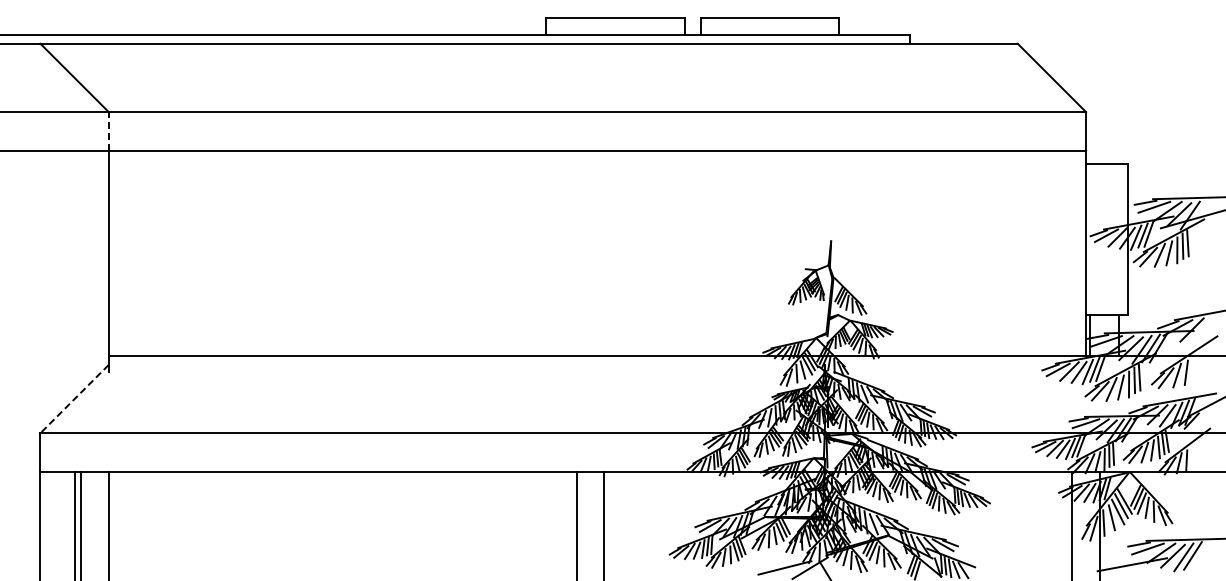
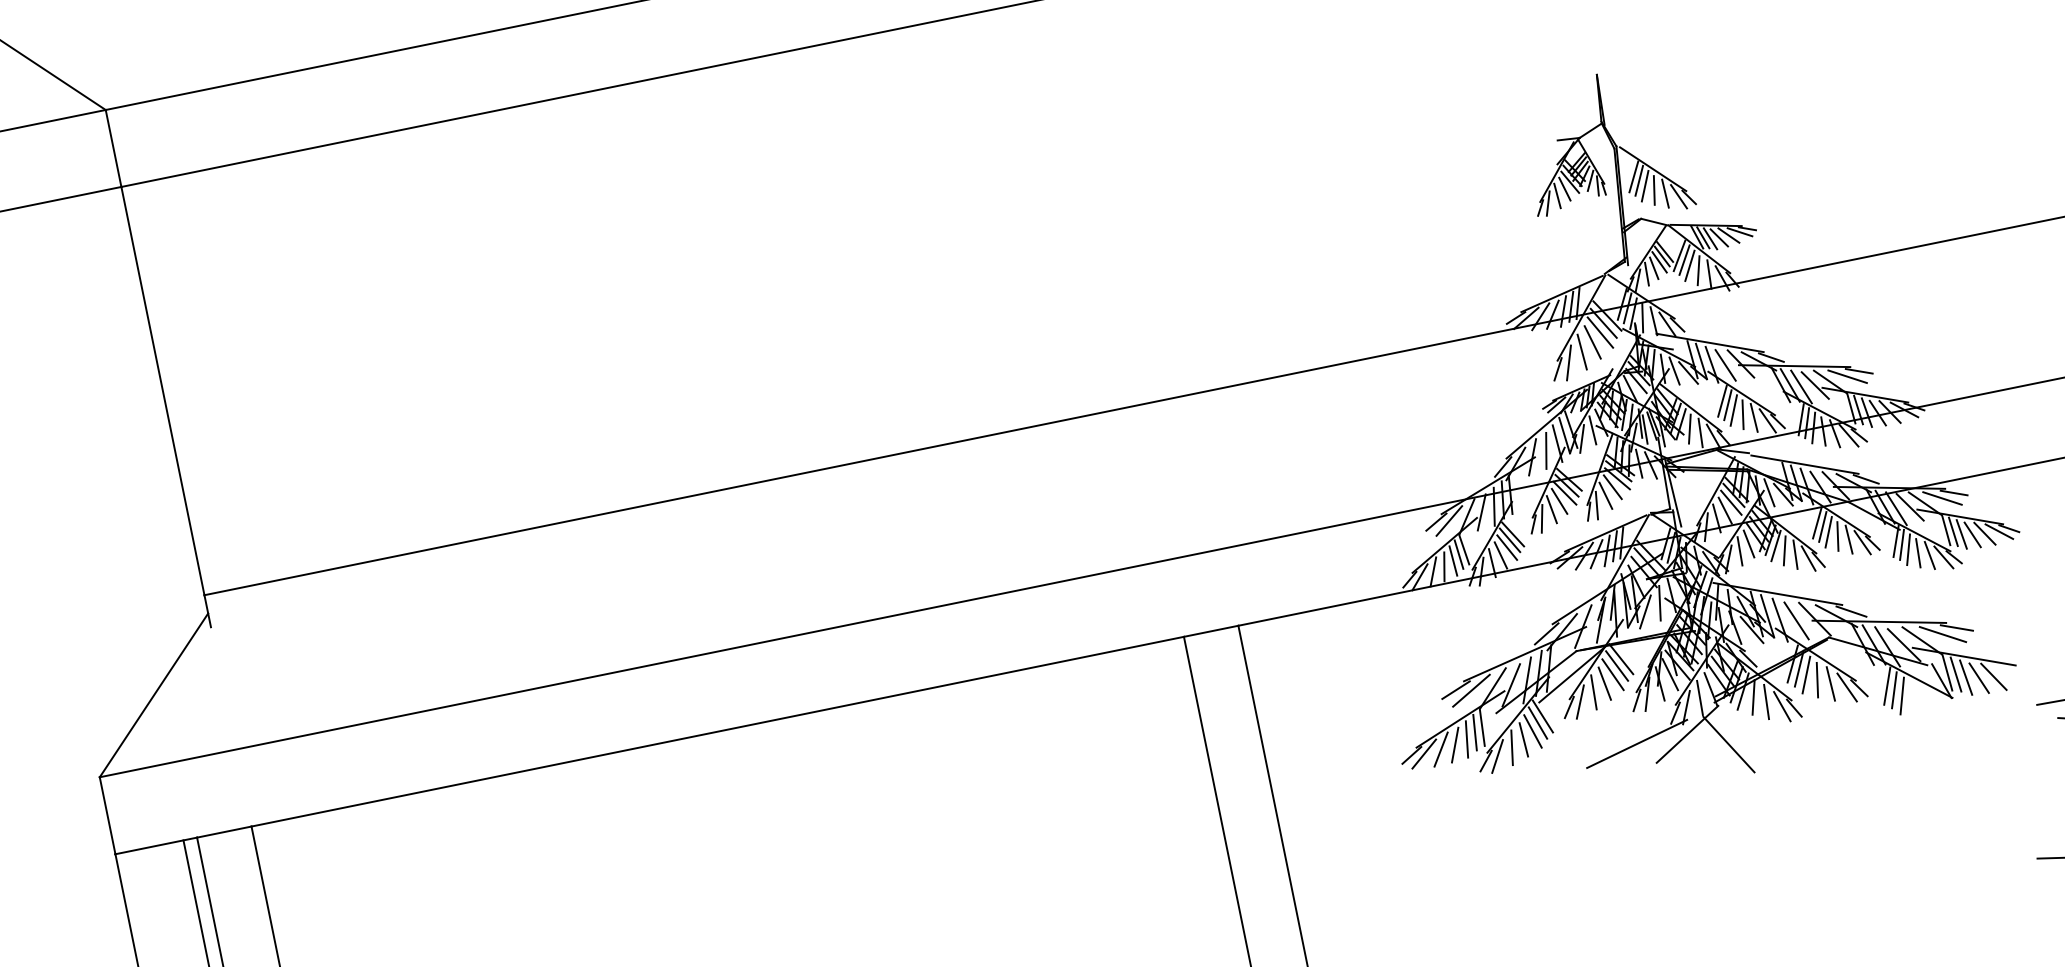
line: (108, 130) -> (112, 146), dashed -> solid
line: (74, 399) -> (153, 696), dashed -> solid

